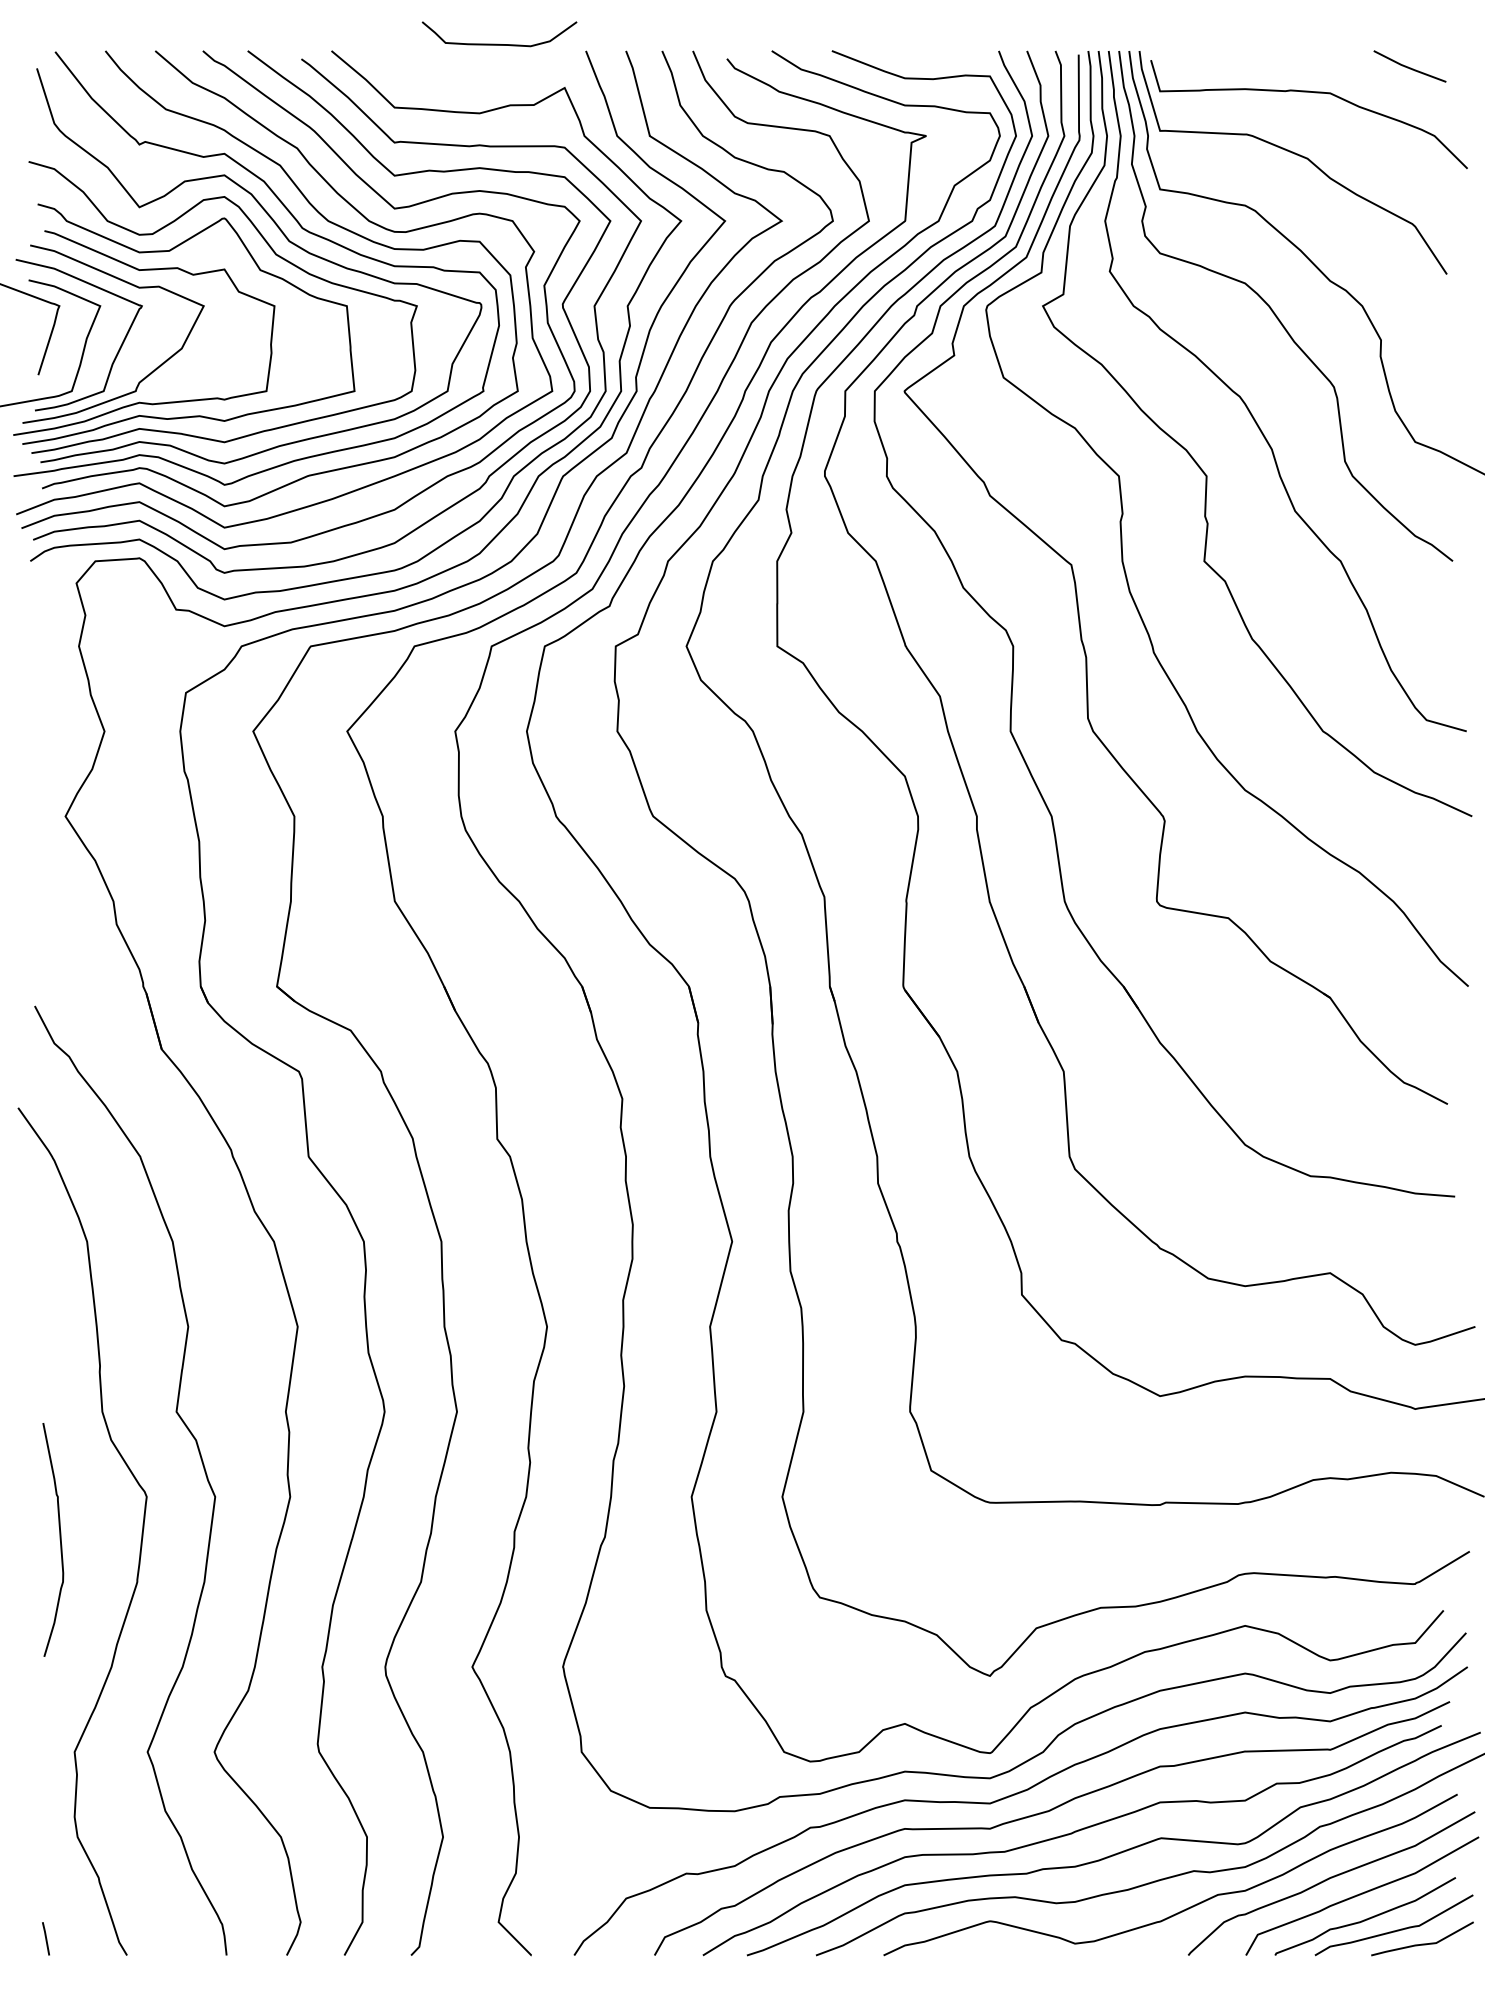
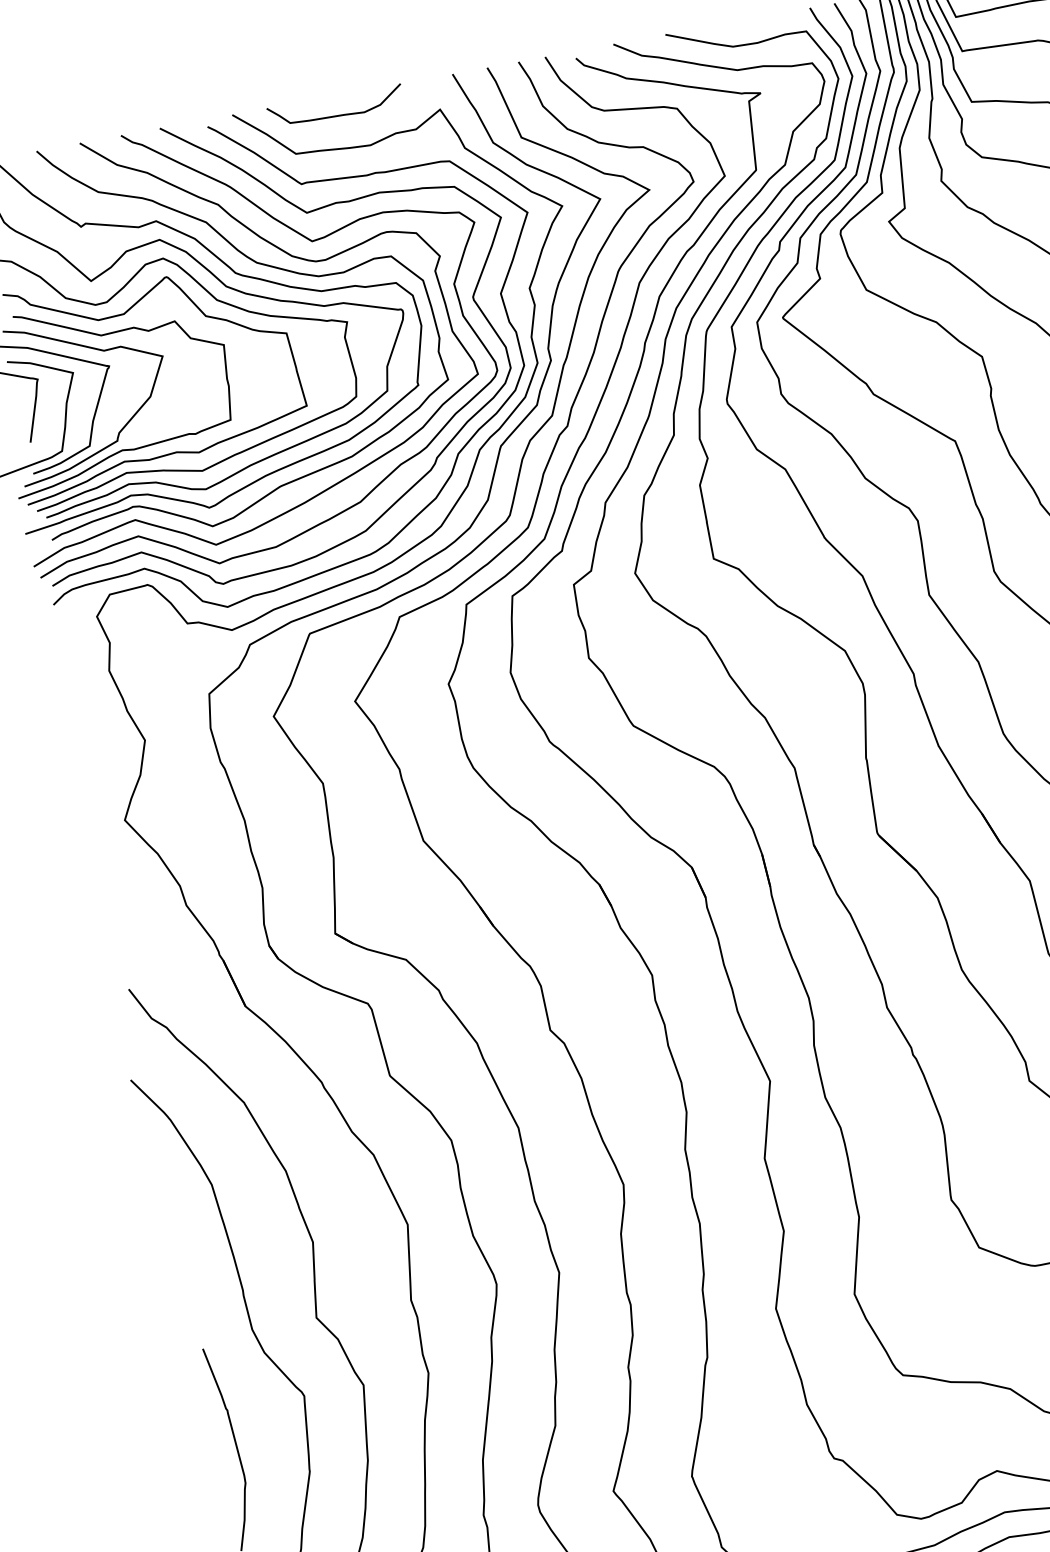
curve: (498, 43) -> (336, 115), moved

